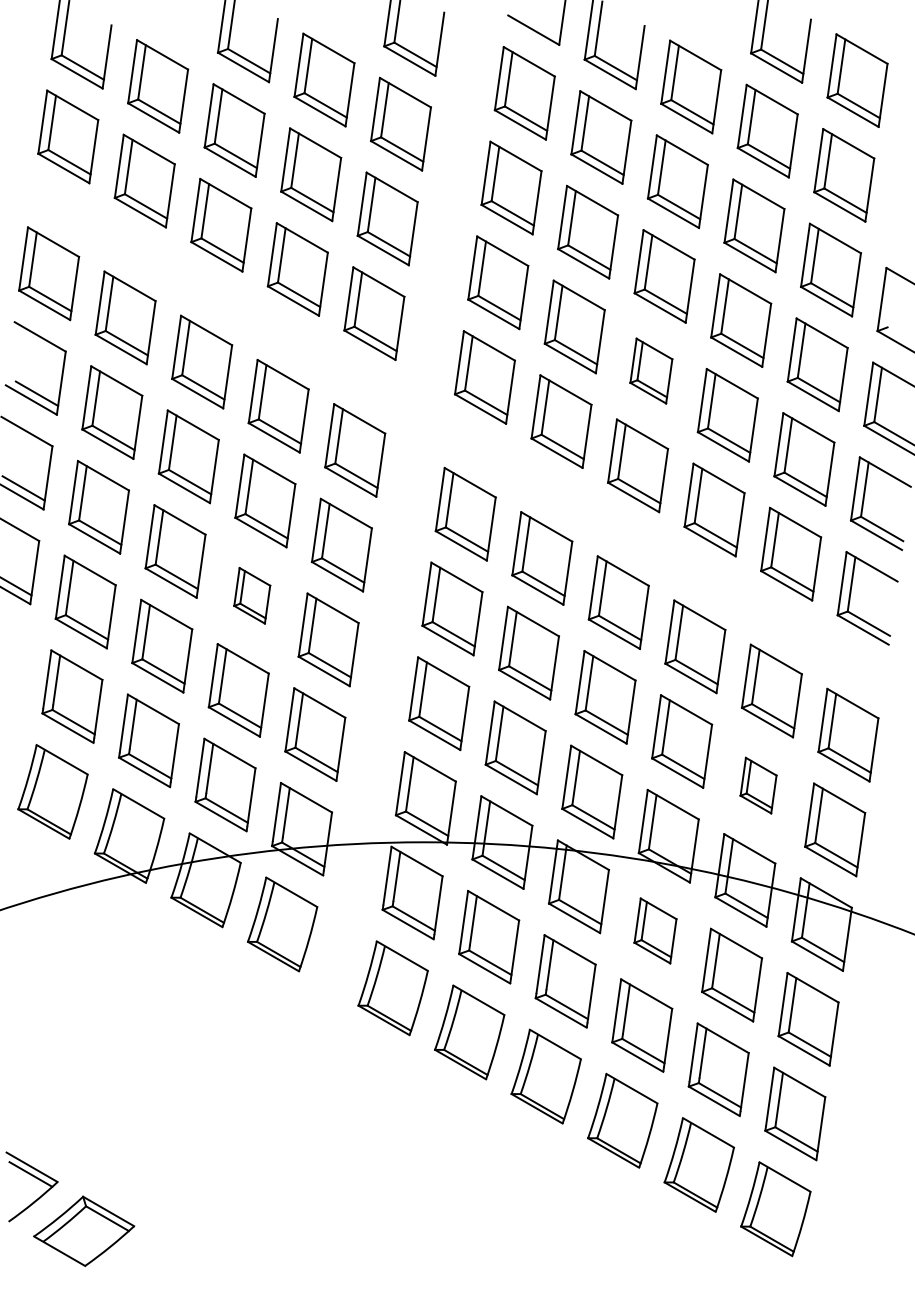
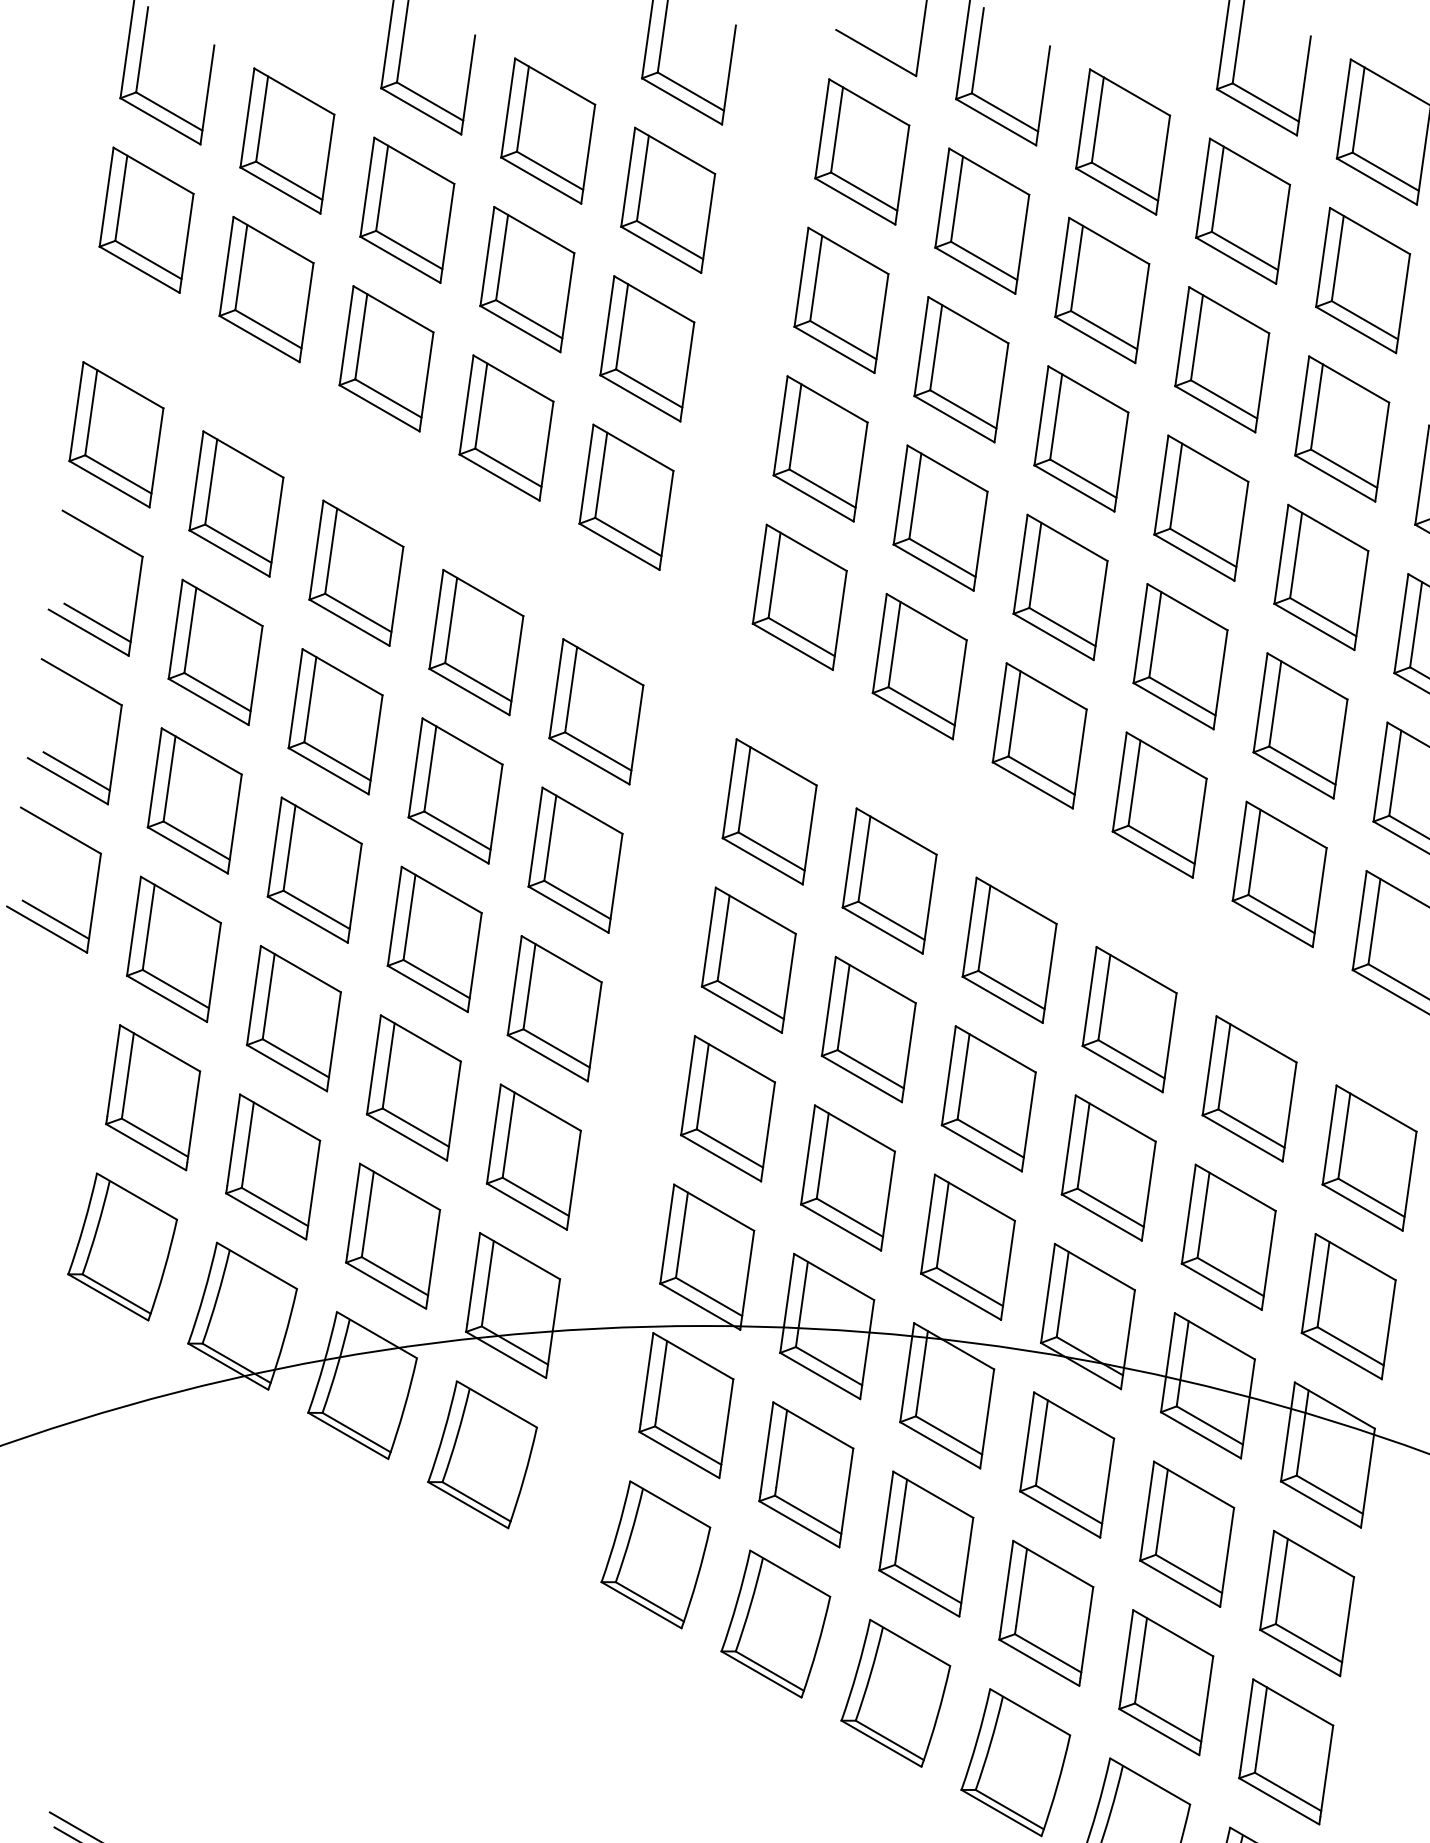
part: (651, 370) -> (1060, 586), size x1.43
part: (252, 595) -> (435, 939), size x1.67
part: (758, 785) -> (1228, 1236), size x1.67
part: (655, 930) -> (1067, 1464), size x1.43

